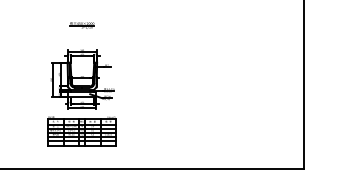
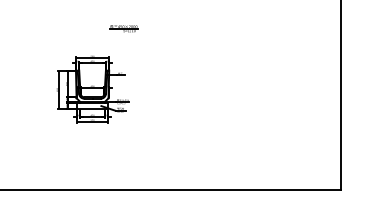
part: (81, 25) -> (123, 28), moved
part: (81, 131) -> (91, 147), removed

